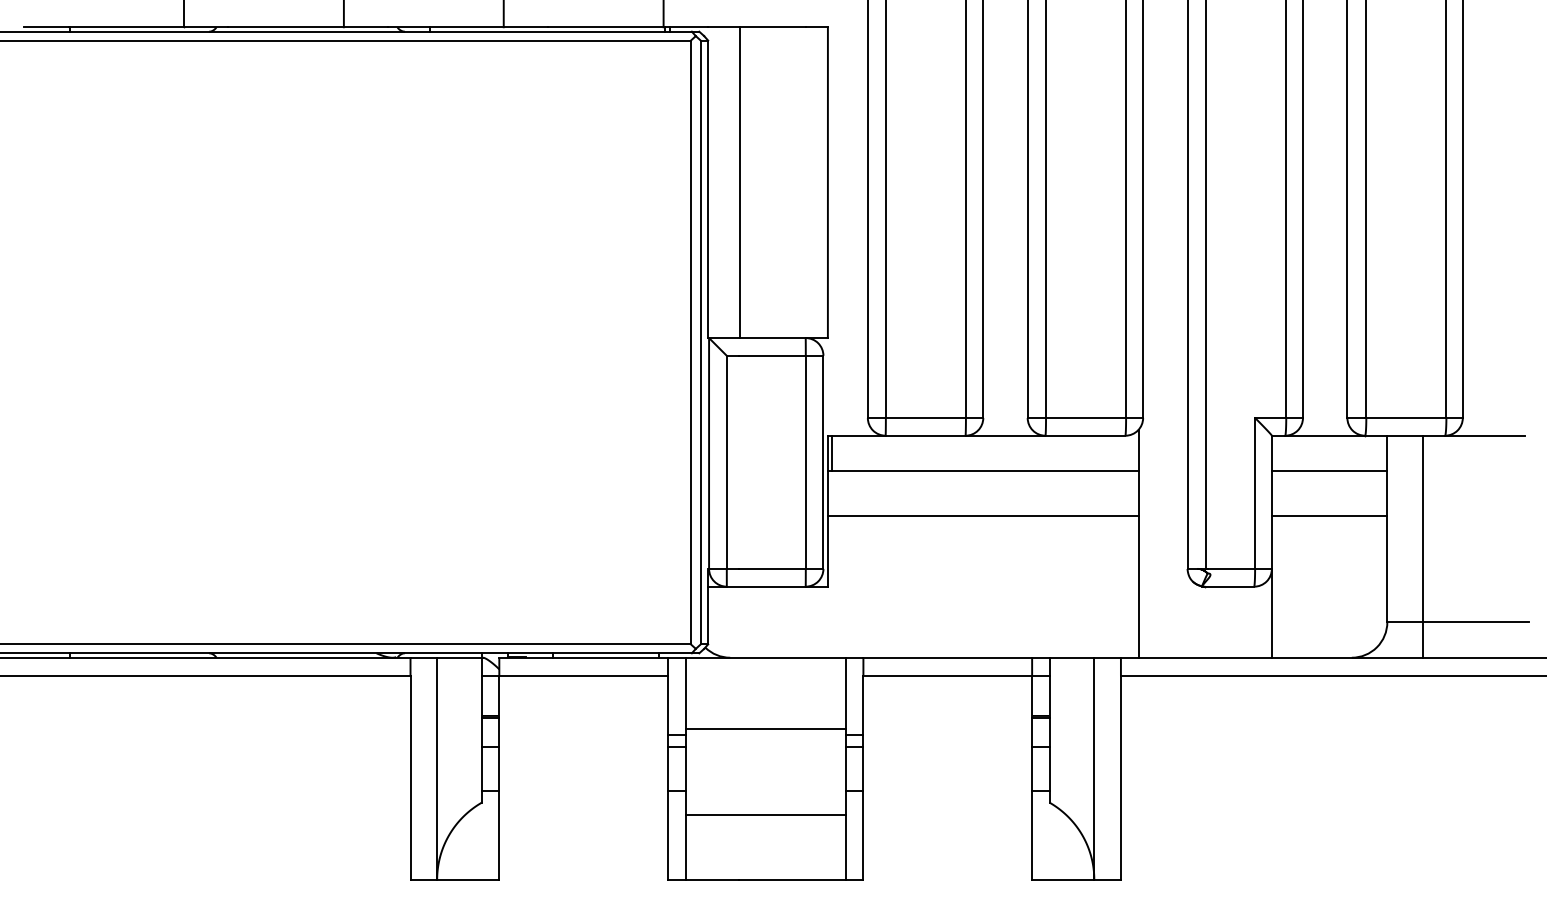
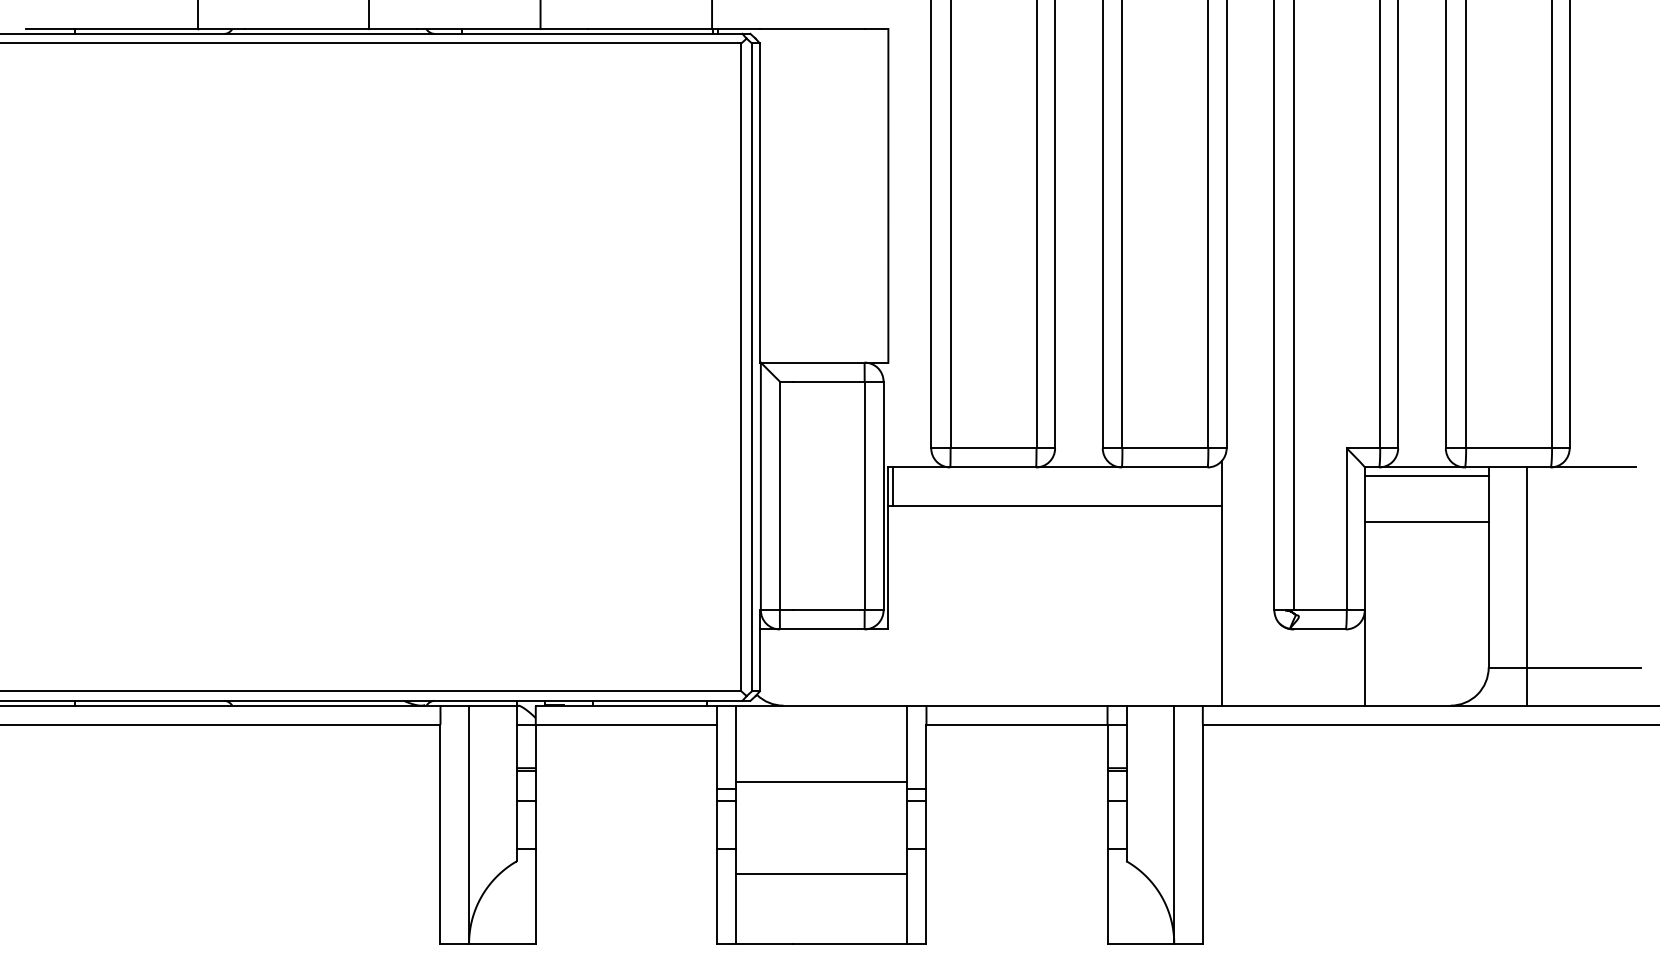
line: (740, 182) -> (794, 195), removed
line: (1329, 471) -> (1426, 475), moved
line: (982, 515) -> (1054, 553), removed
line: (1329, 515) -> (1426, 522), moved

